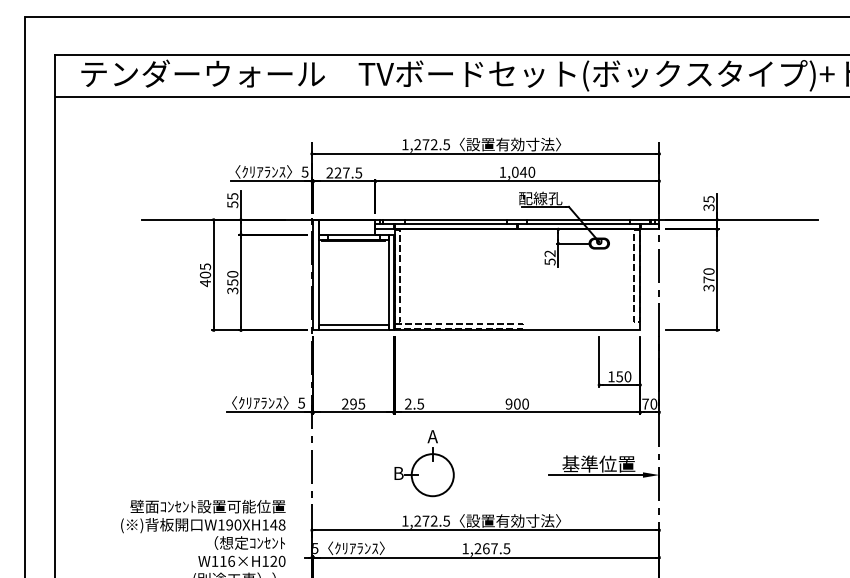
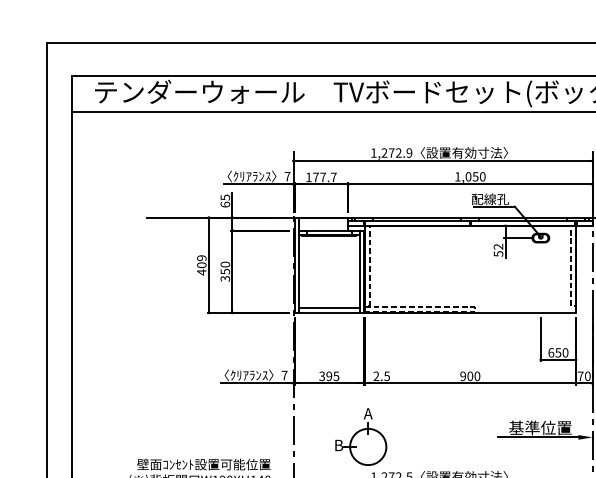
text: (446, 144) -> (409, 152), 1,272.5 -> 1,272.9
text: (304, 171) -> (287, 176), 5 -> 7
text: (523, 171) -> (475, 176), 1,040 -> 1,050
text: (344, 172) -> (321, 176), 227.5 -> 177.7
text: (232, 204) -> (225, 204), 55 -> 65
text: (204, 266) -> (200, 257), 405 -> 409
text: (611, 376) -> (551, 352), 150 -> 650
text: (301, 402) -> (284, 374), 5 -> 7
text: (345, 404) -> (322, 376), 295 -> 395
part: (424, 463) -> (361, 436), moved

